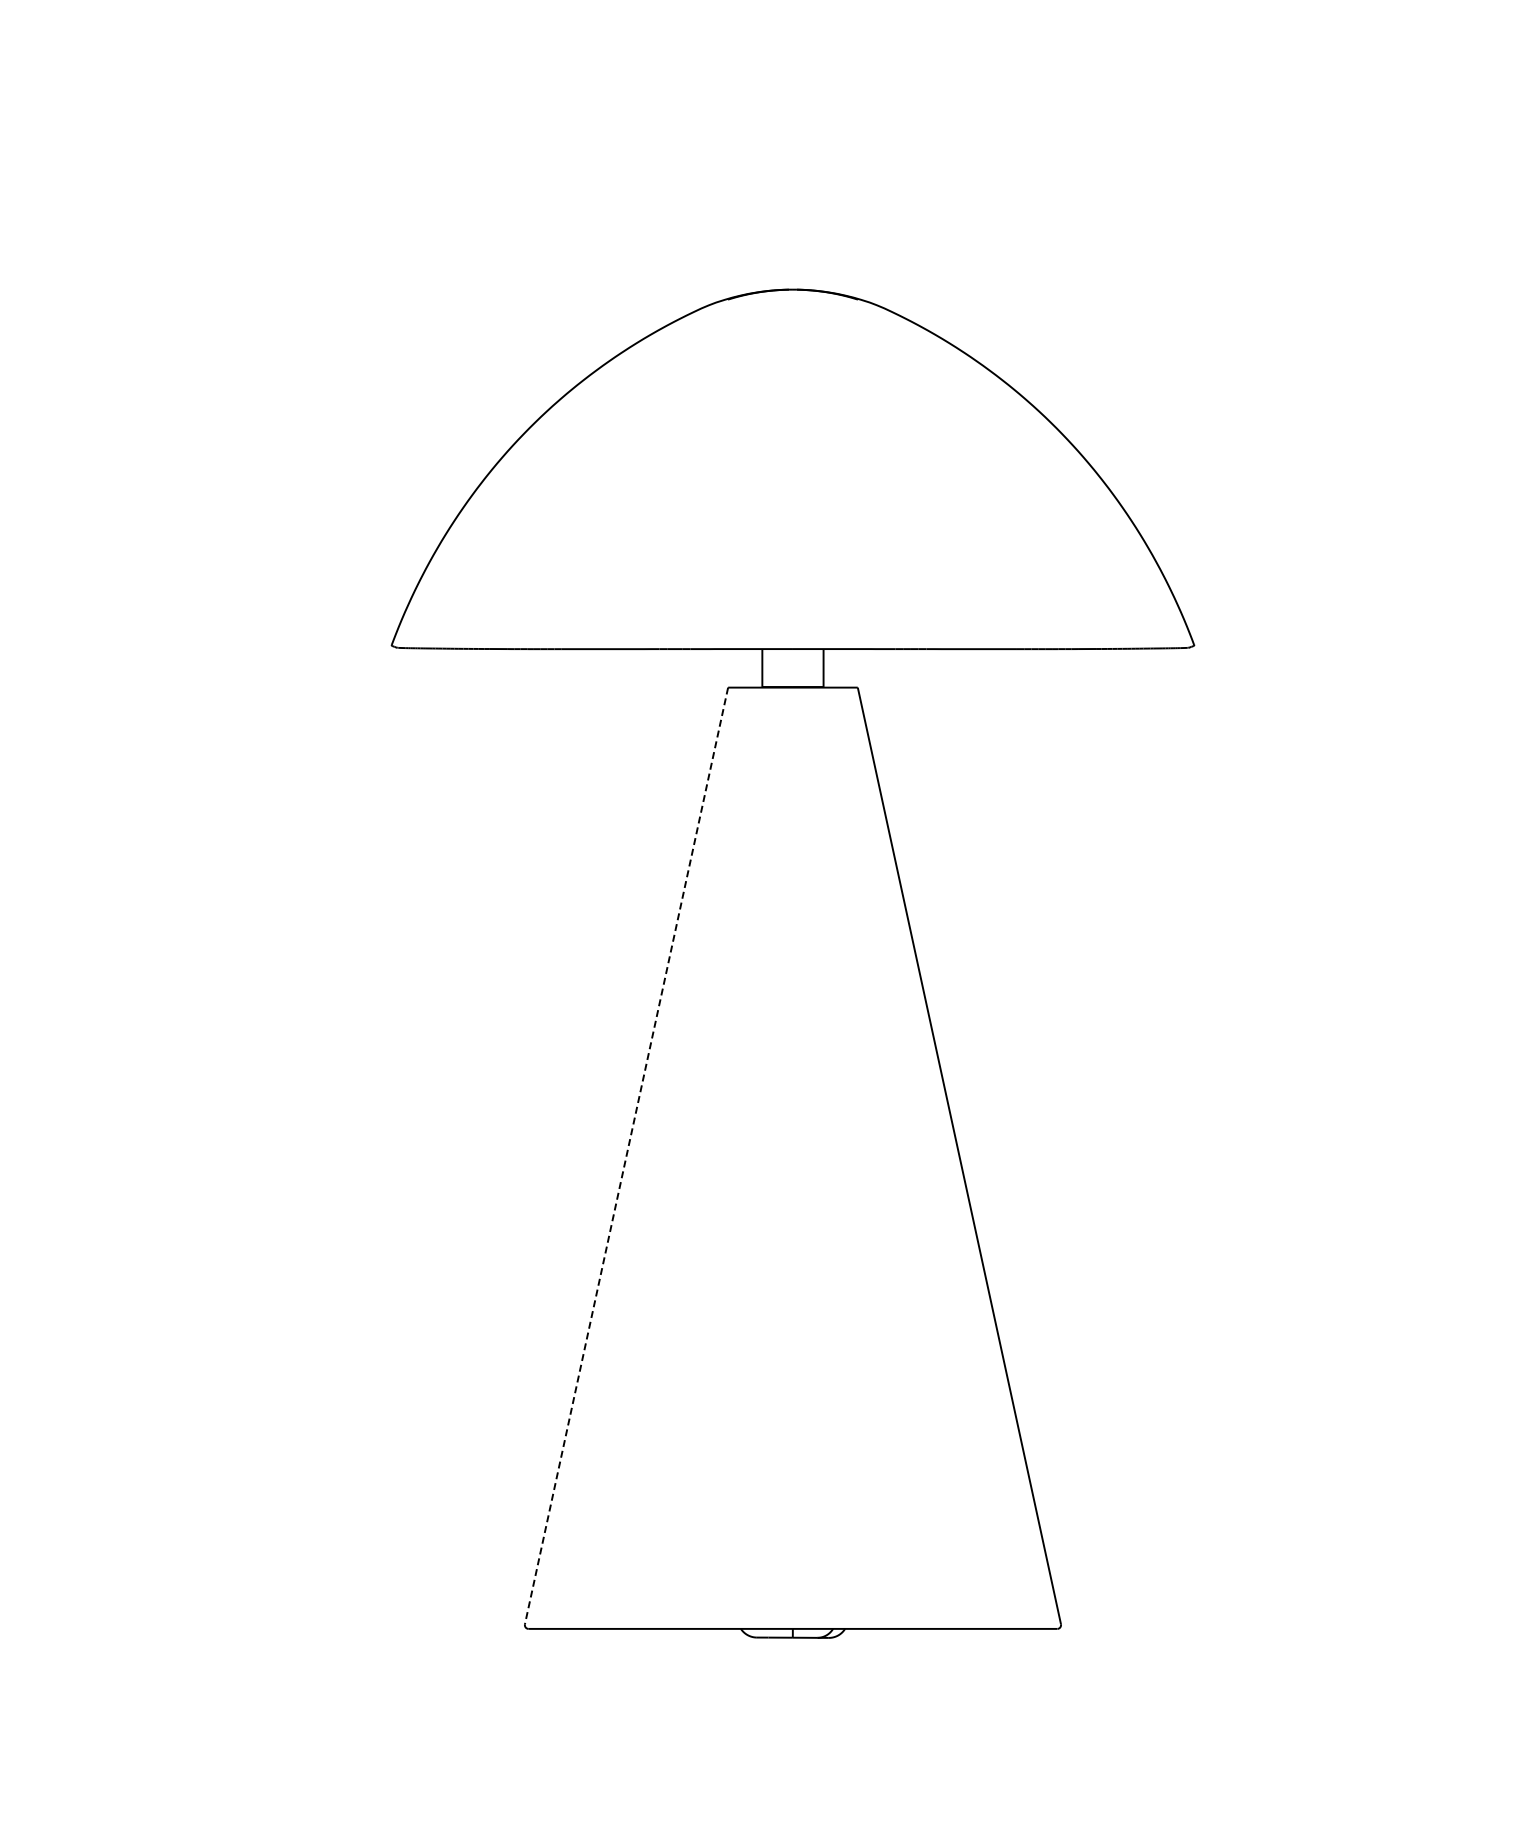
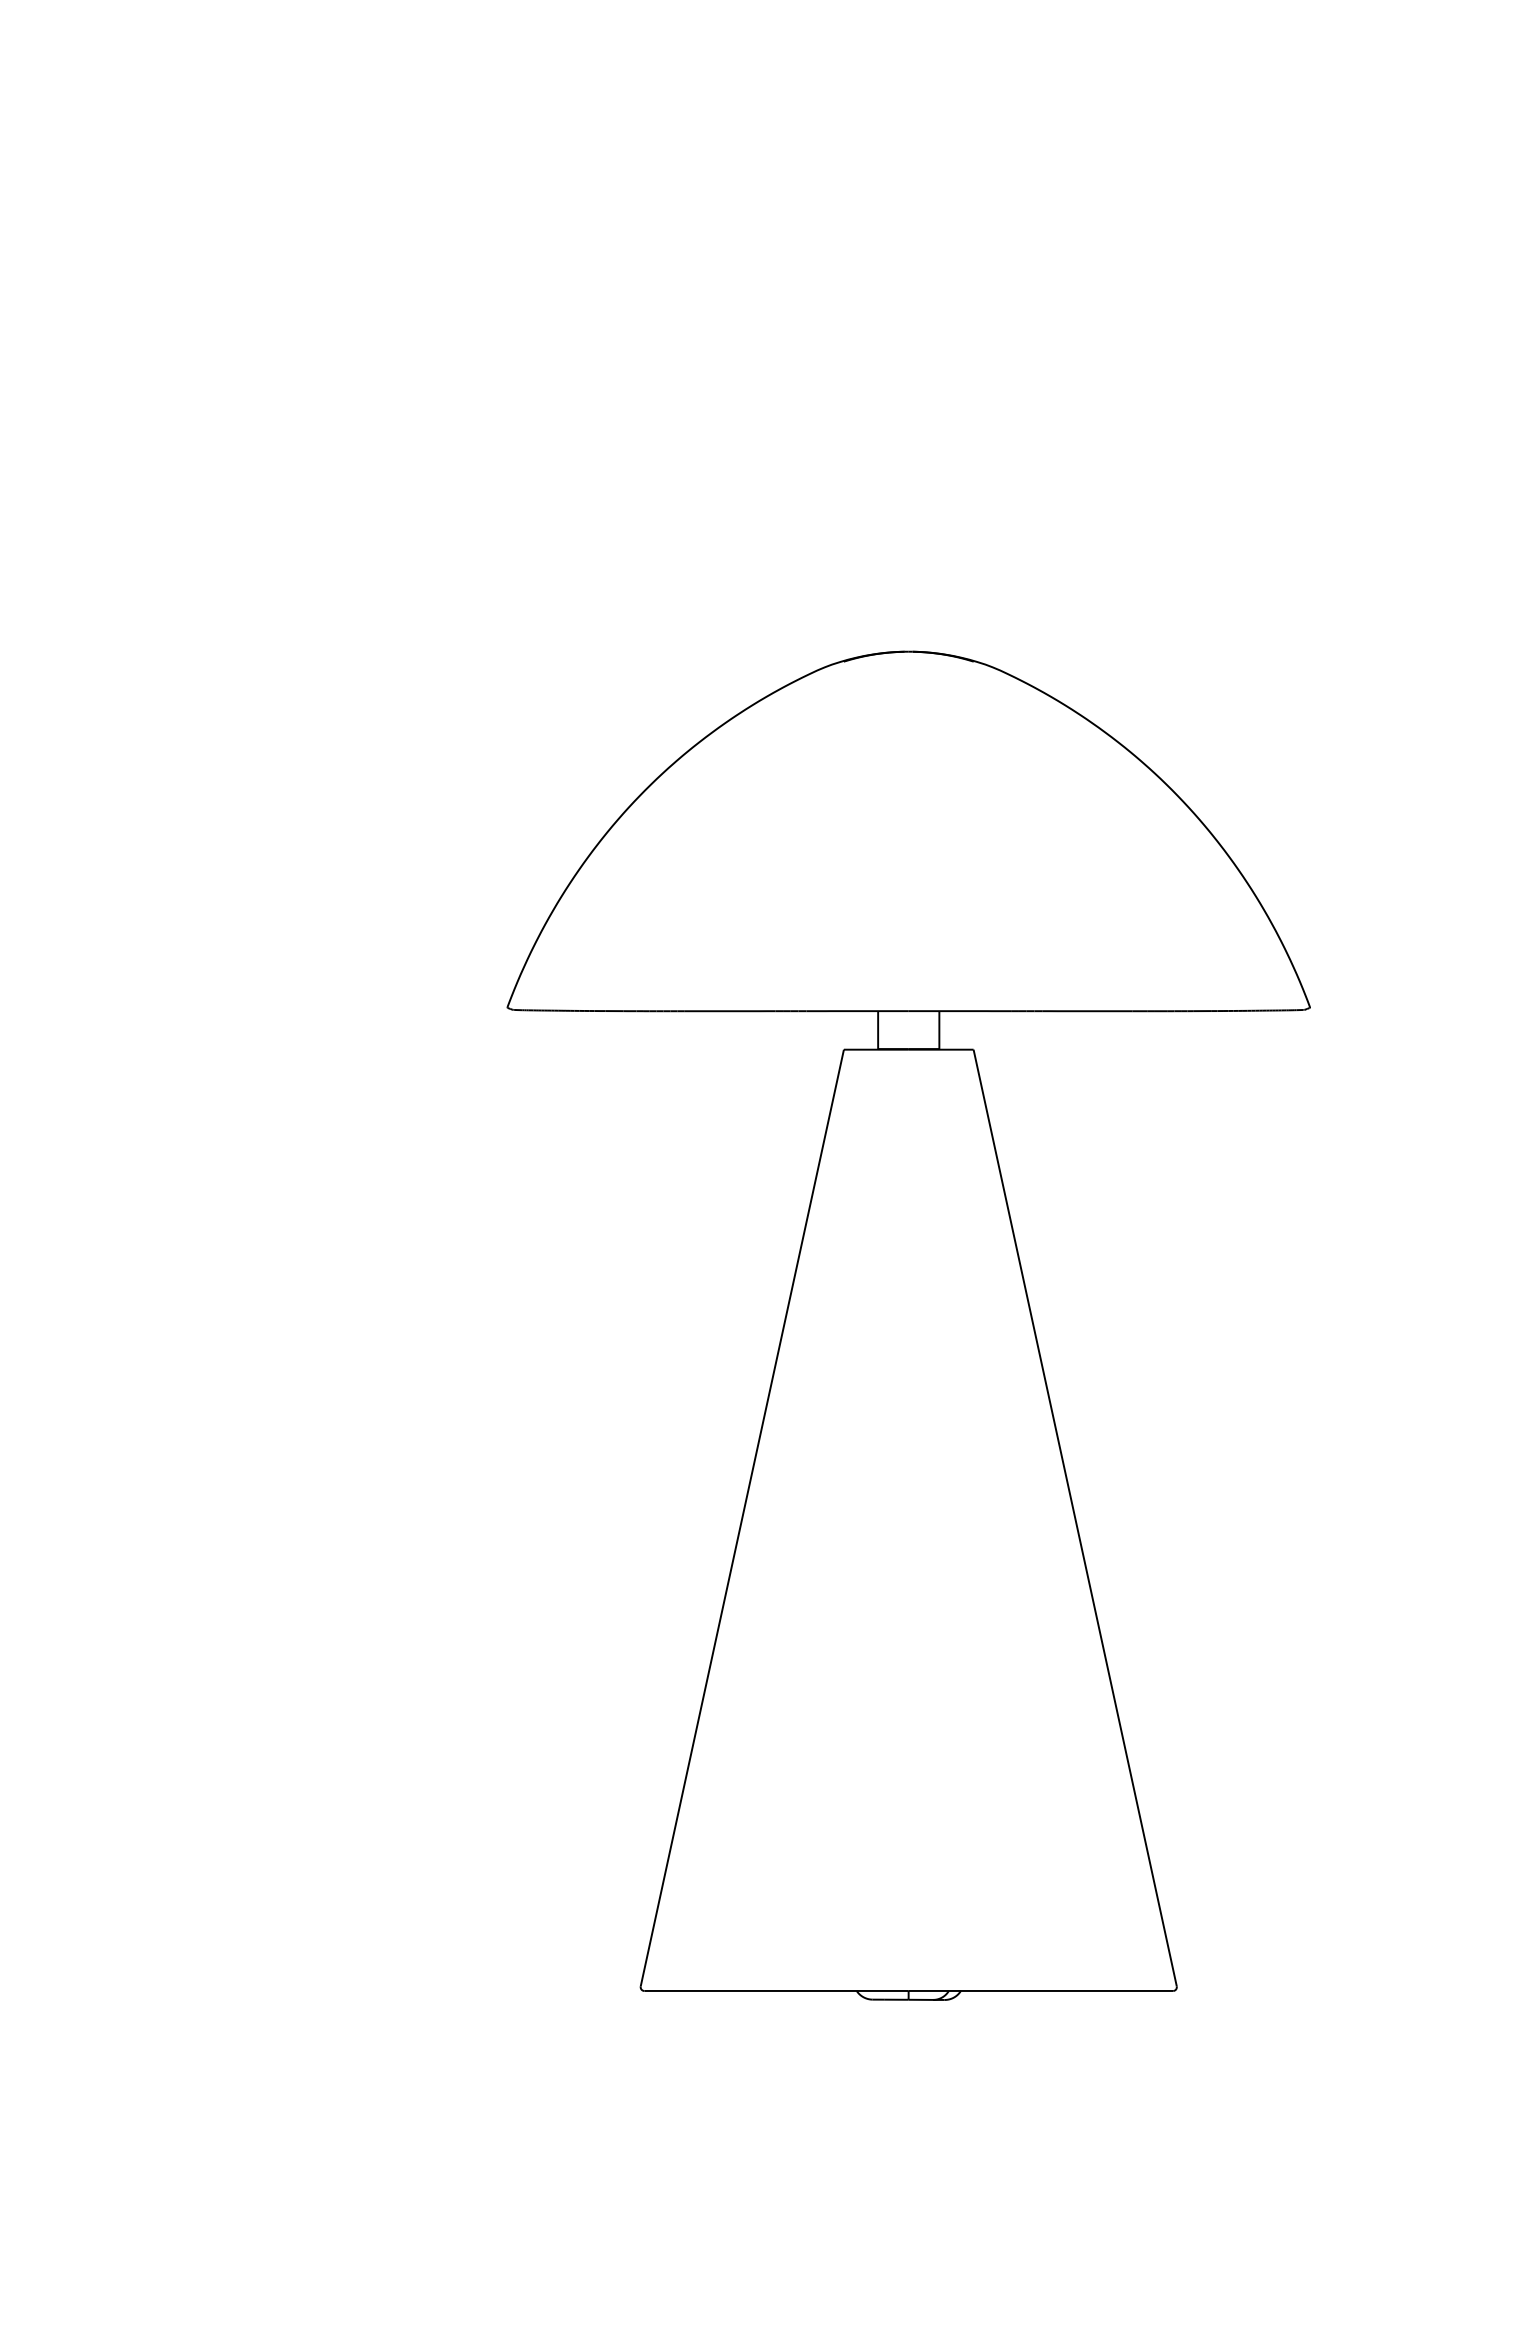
line: (626, 1156) -> (742, 1518), dashed -> solid

